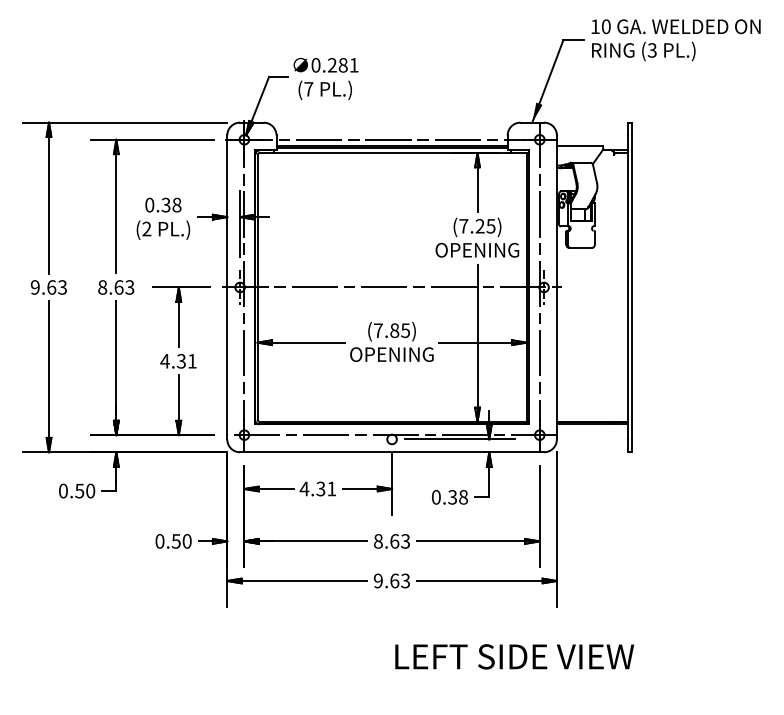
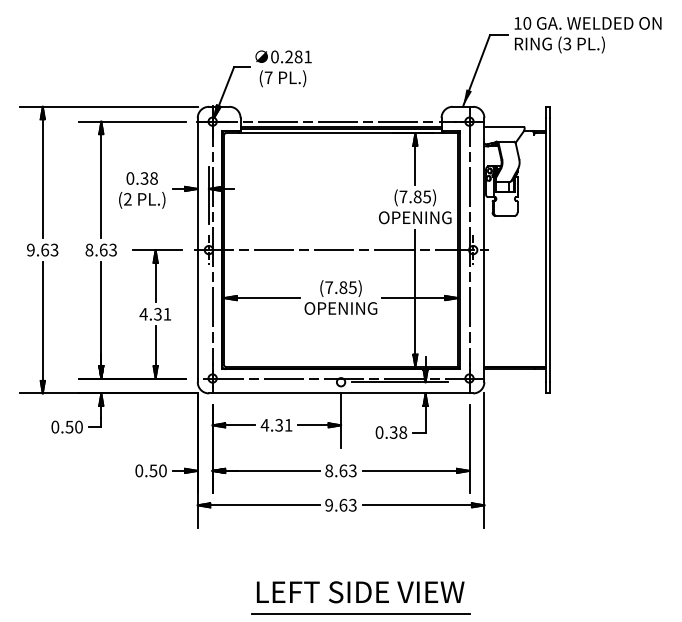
text: (479, 225) -> (417, 196), (7.25) -> (7.85)
text: (514, 657) -> (360, 592), moved
line: (414, 706) -> (360, 614), added

